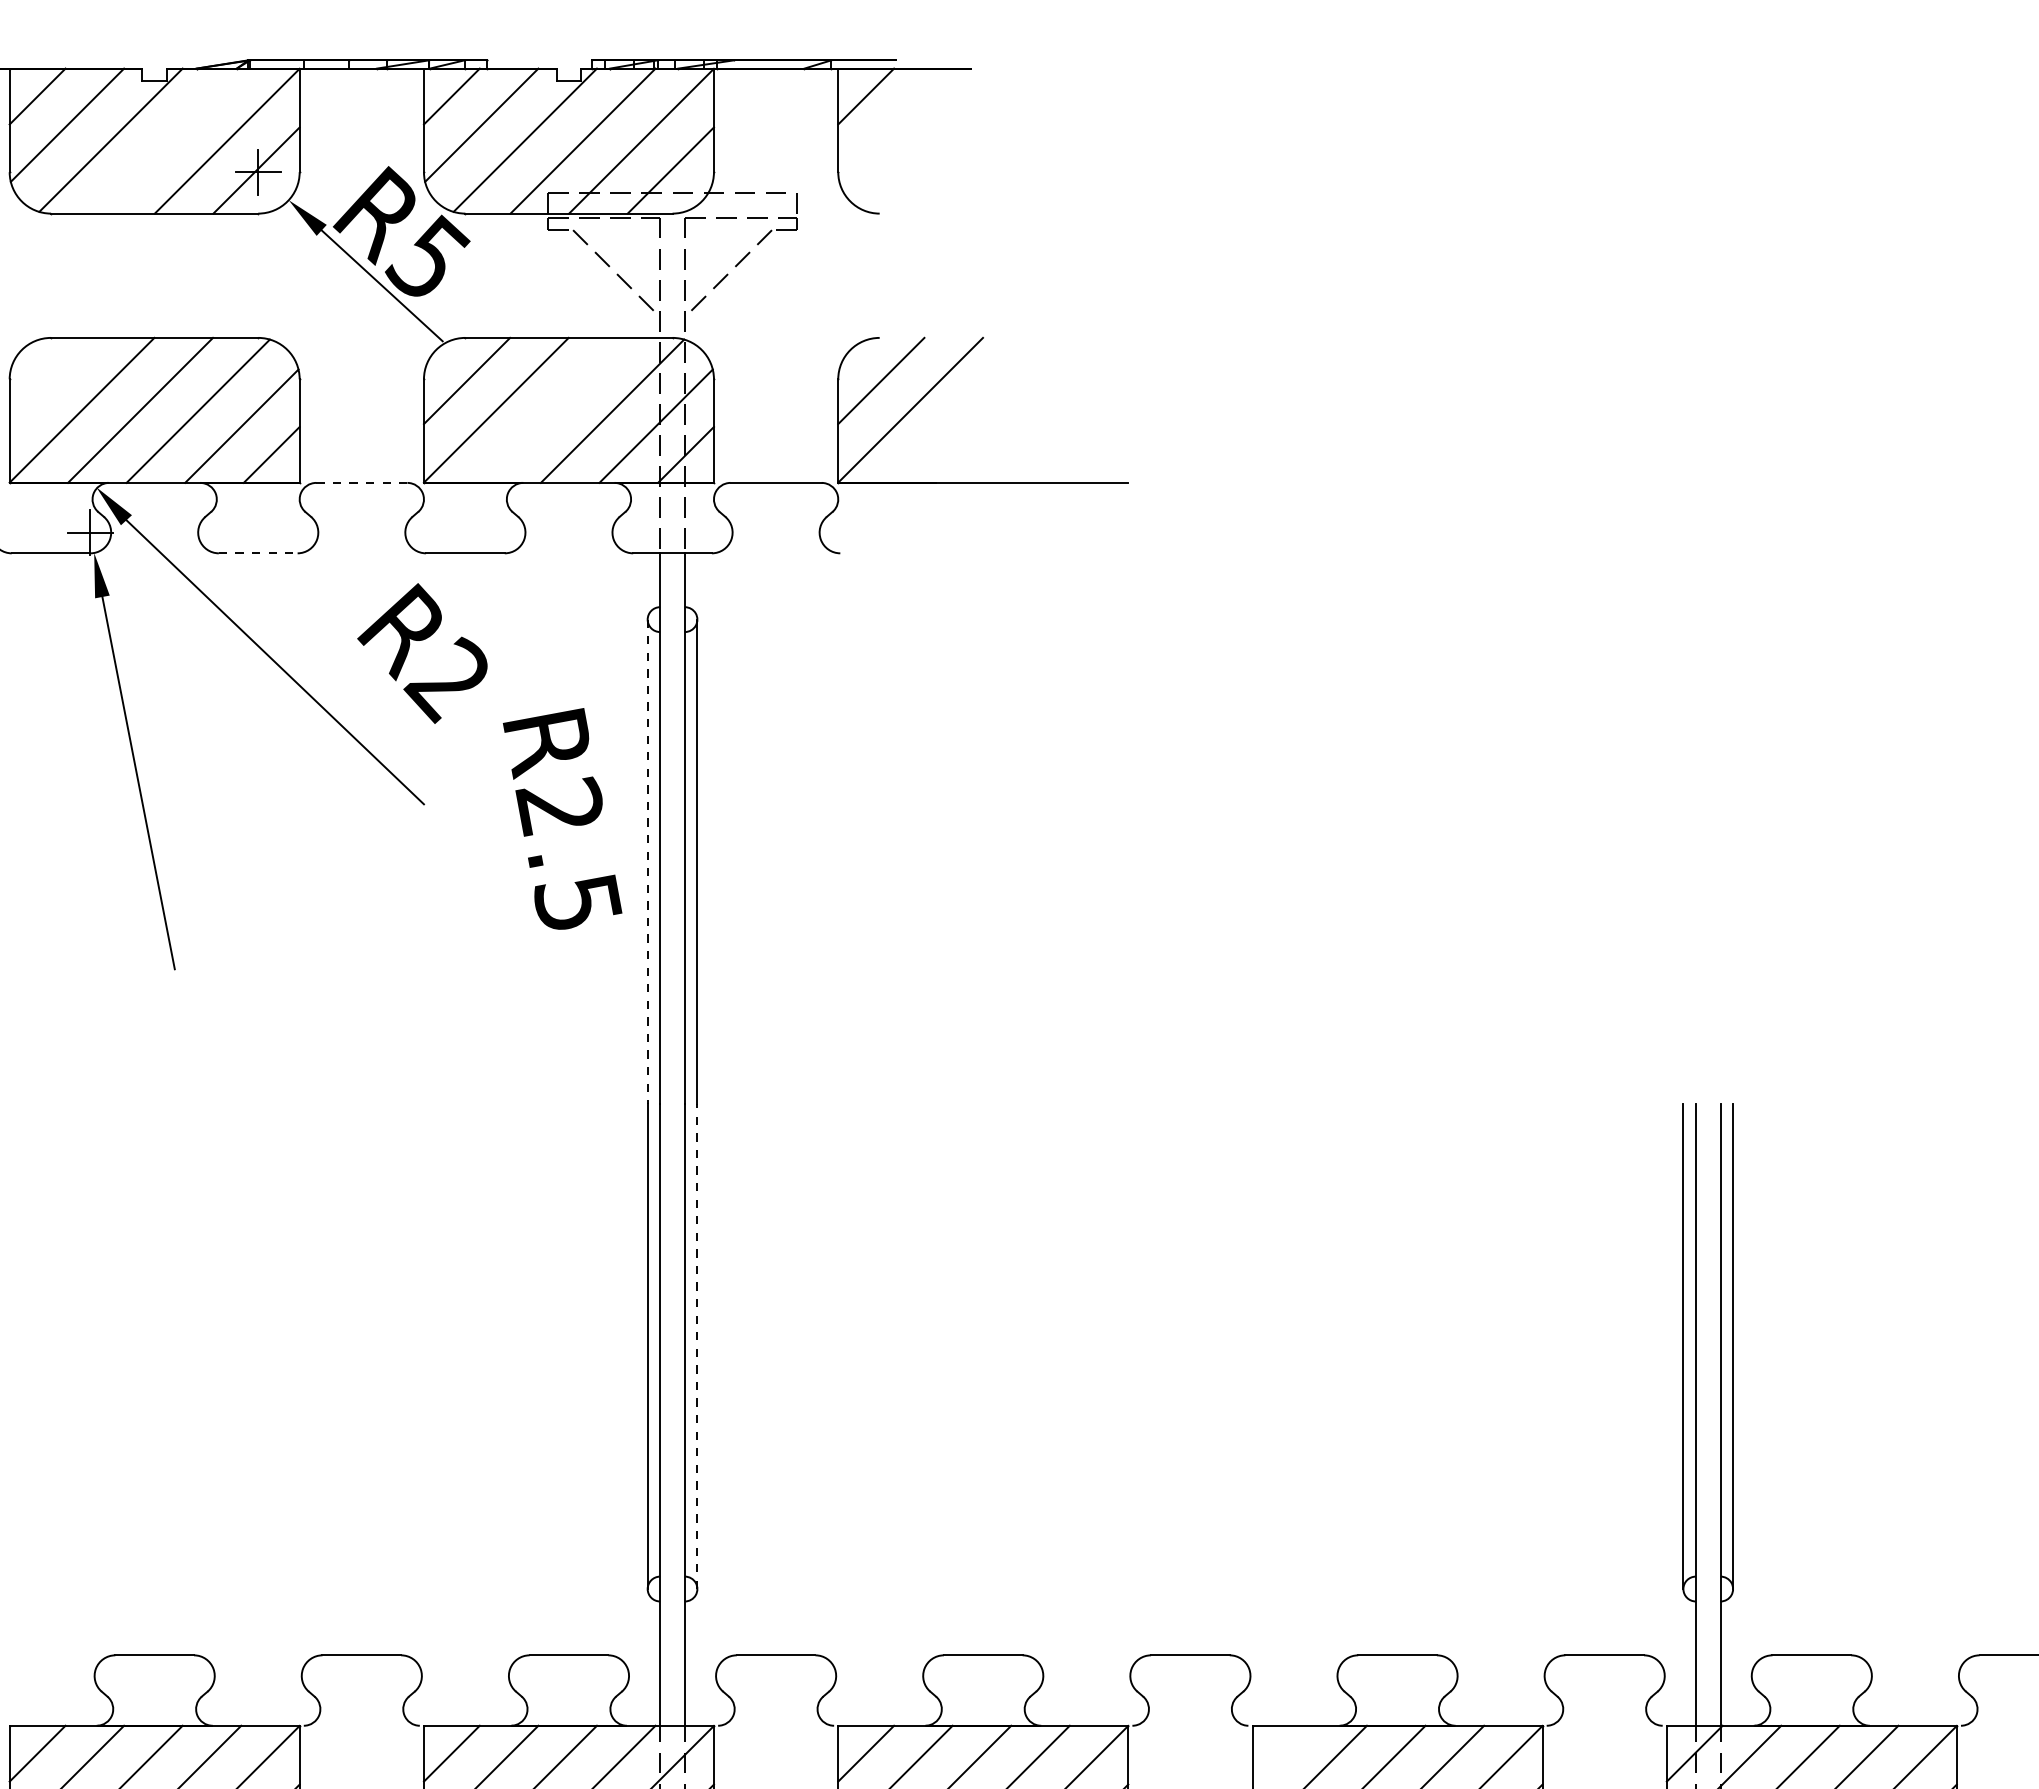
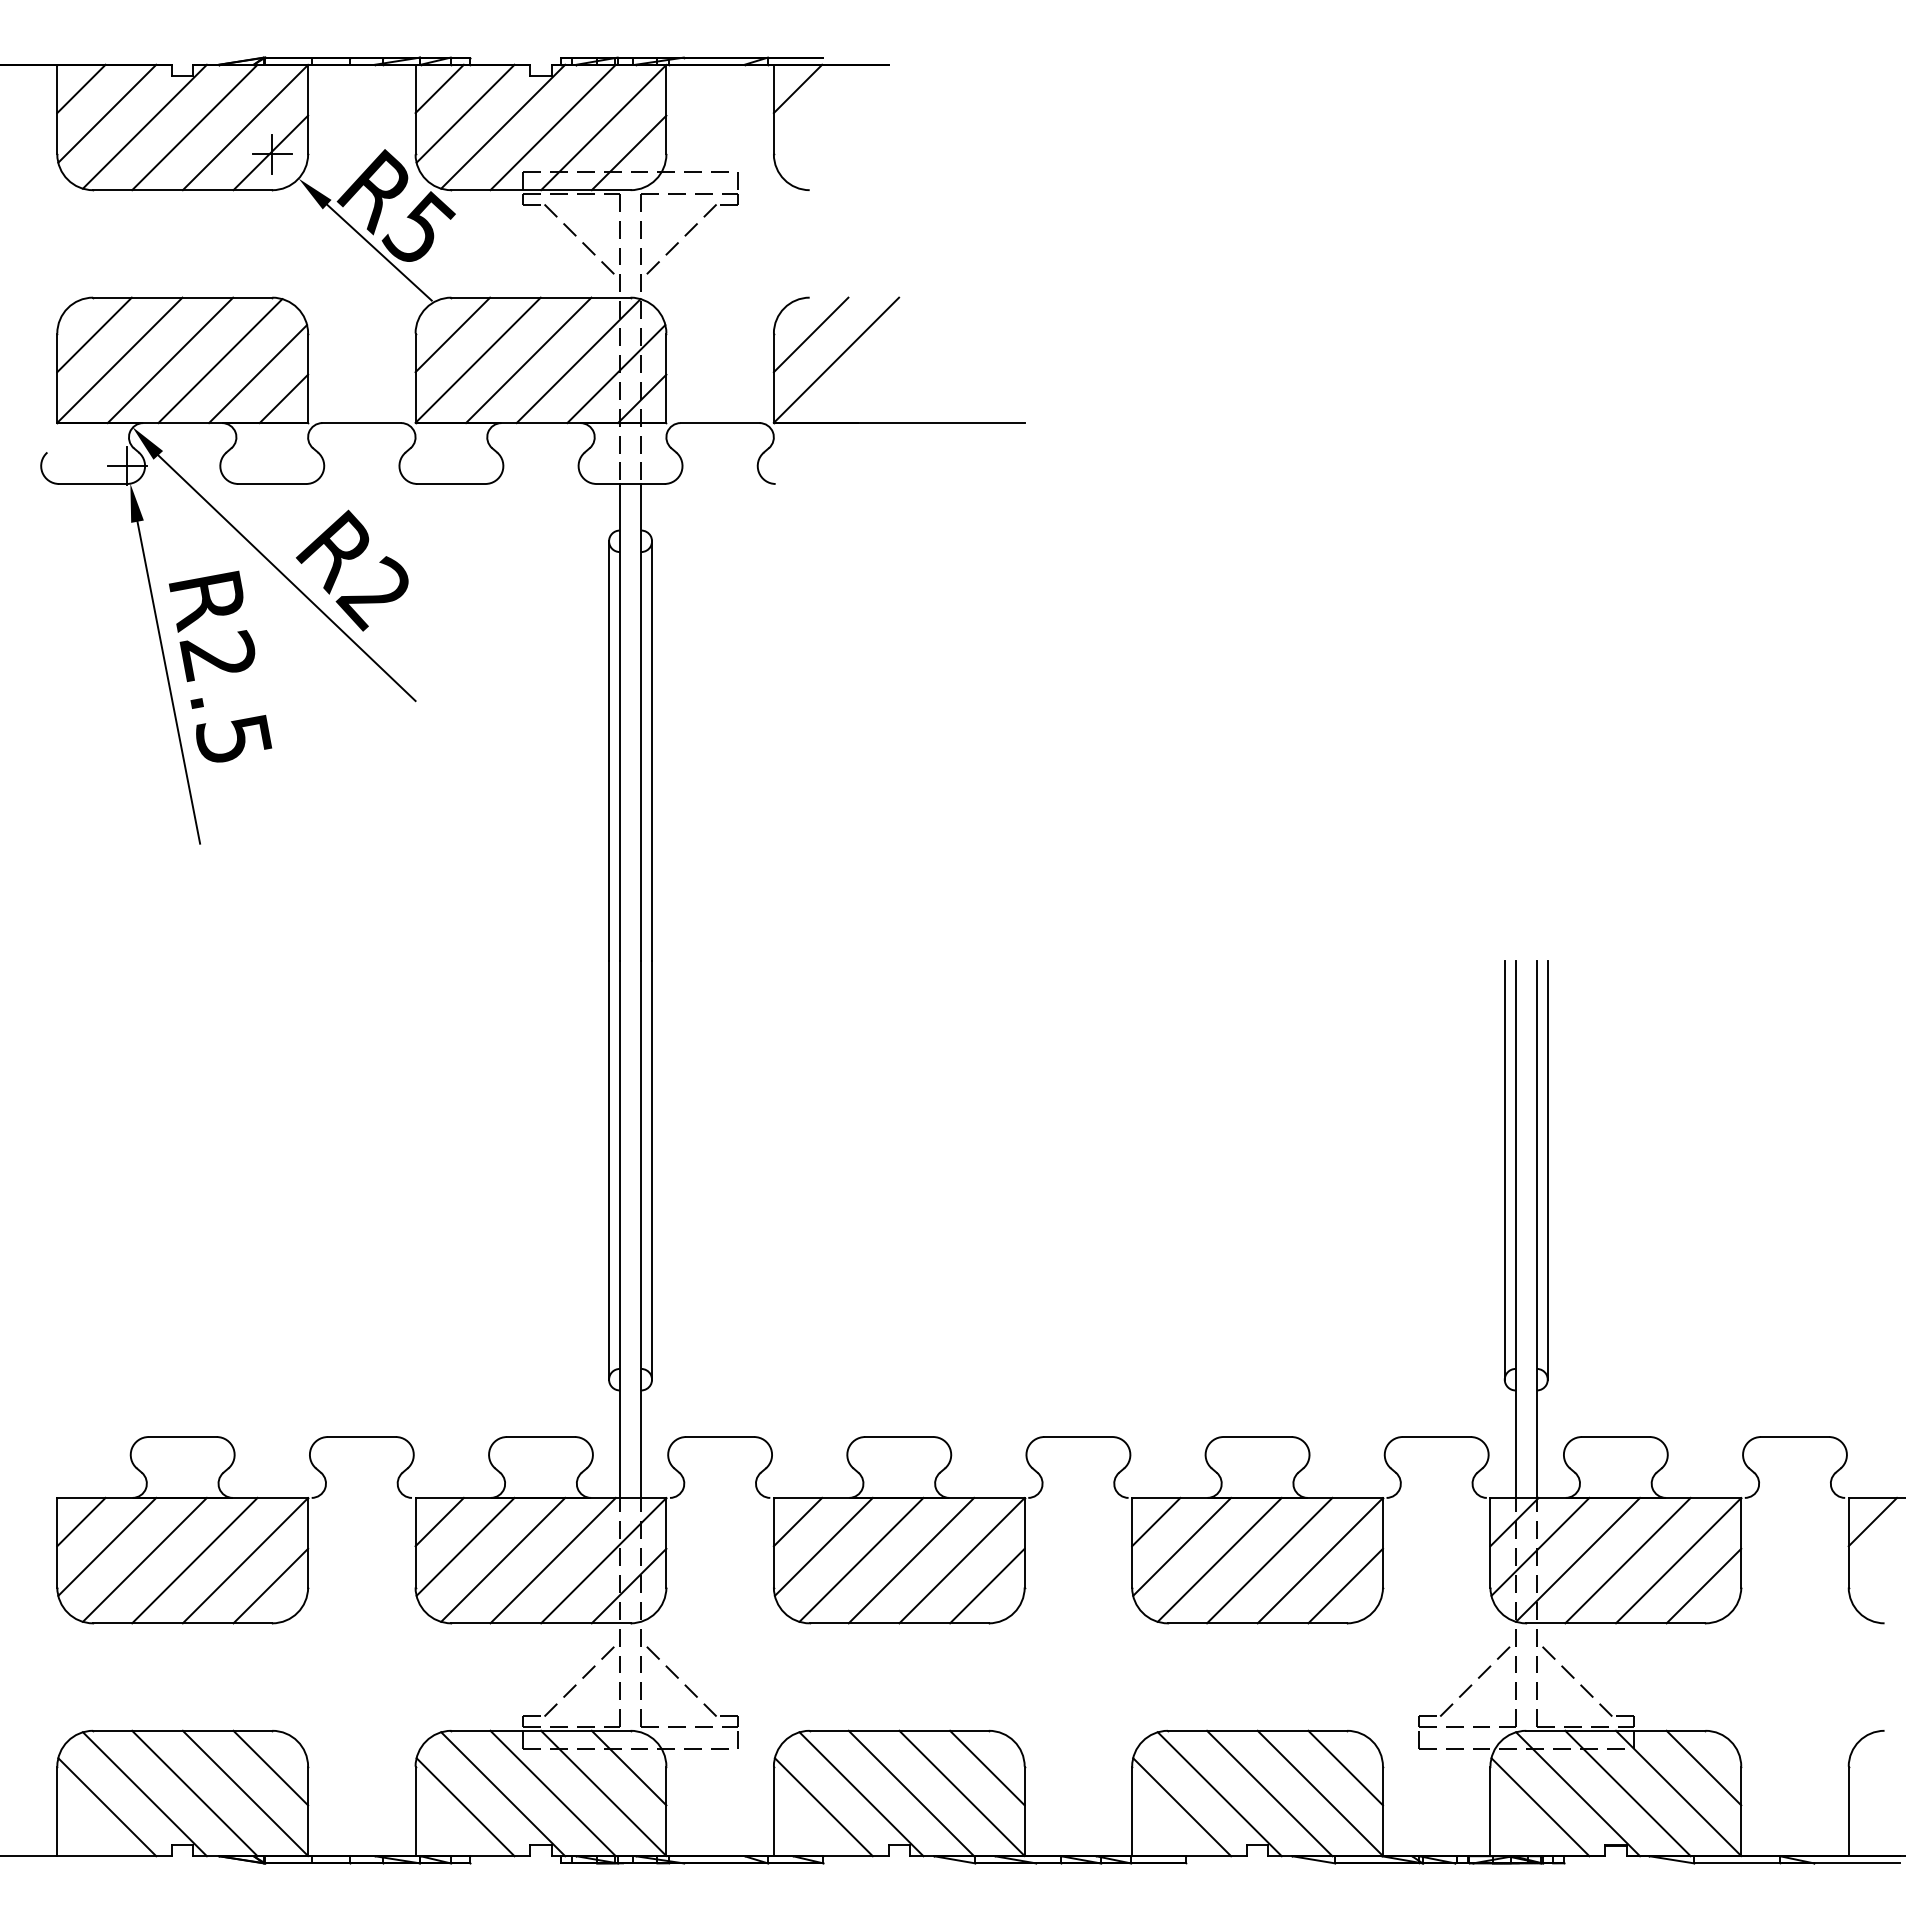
line: (168, 141) -> (194, 127), added
line: (52, 380) -> (94, 334), added
line: (554, 410) -> (528, 360), added
line: (361, 483) -> (361, 423), dashed -> solid
line: (258, 552) -> (272, 483), dashed -> solid
text: (422, 653) -> (352, 570), moved
text: (562, 818) -> (220, 666), moved
line: (648, 861) -> (609, 750), dashed -> solid
line: (697, 1347) -> (652, 1170), dashed -> solid
line: (1280, 1753) -> (1156, 1521), added

